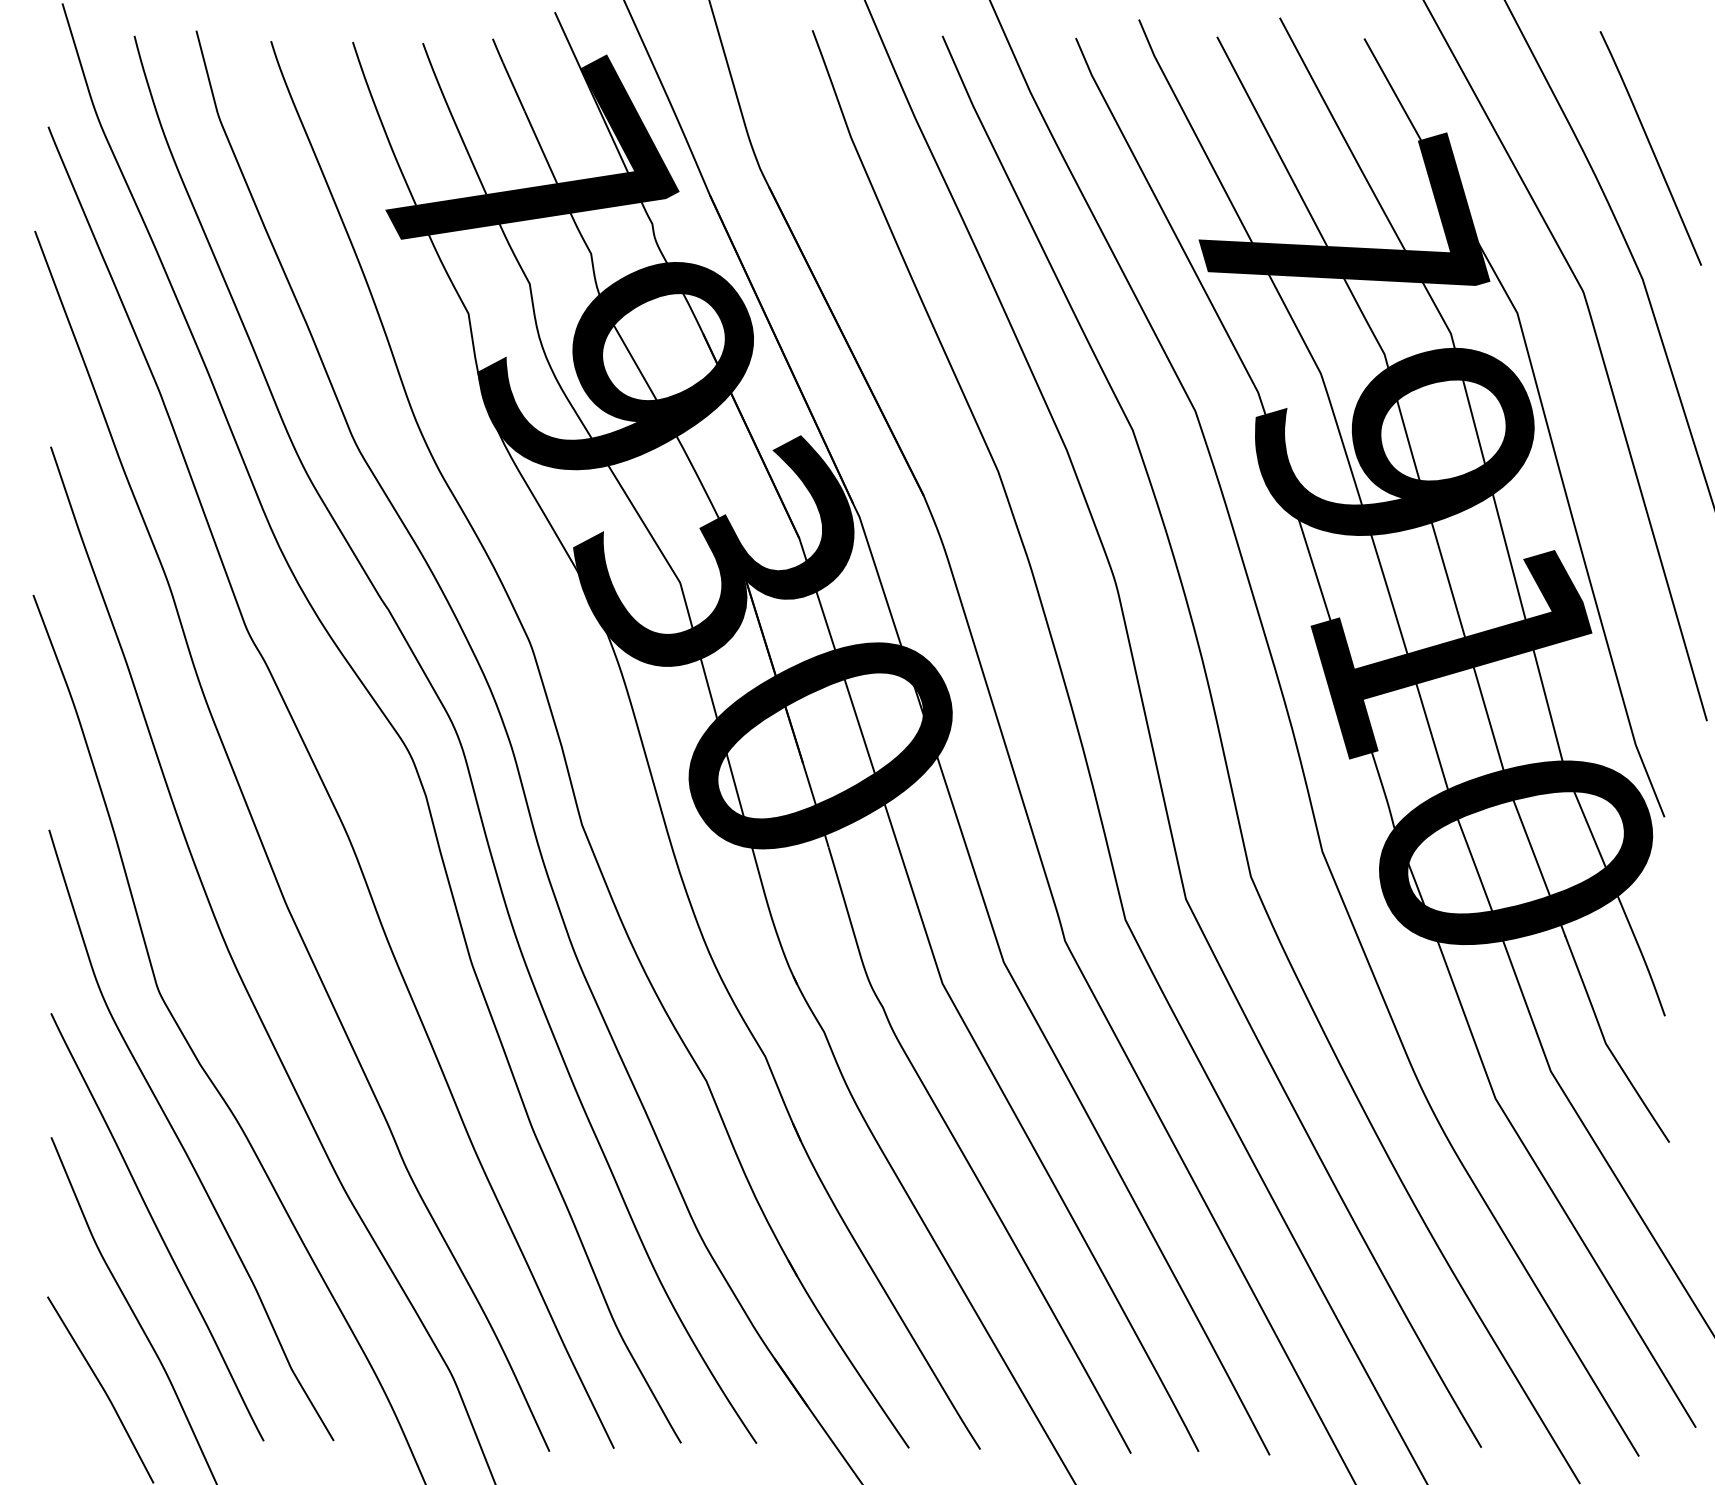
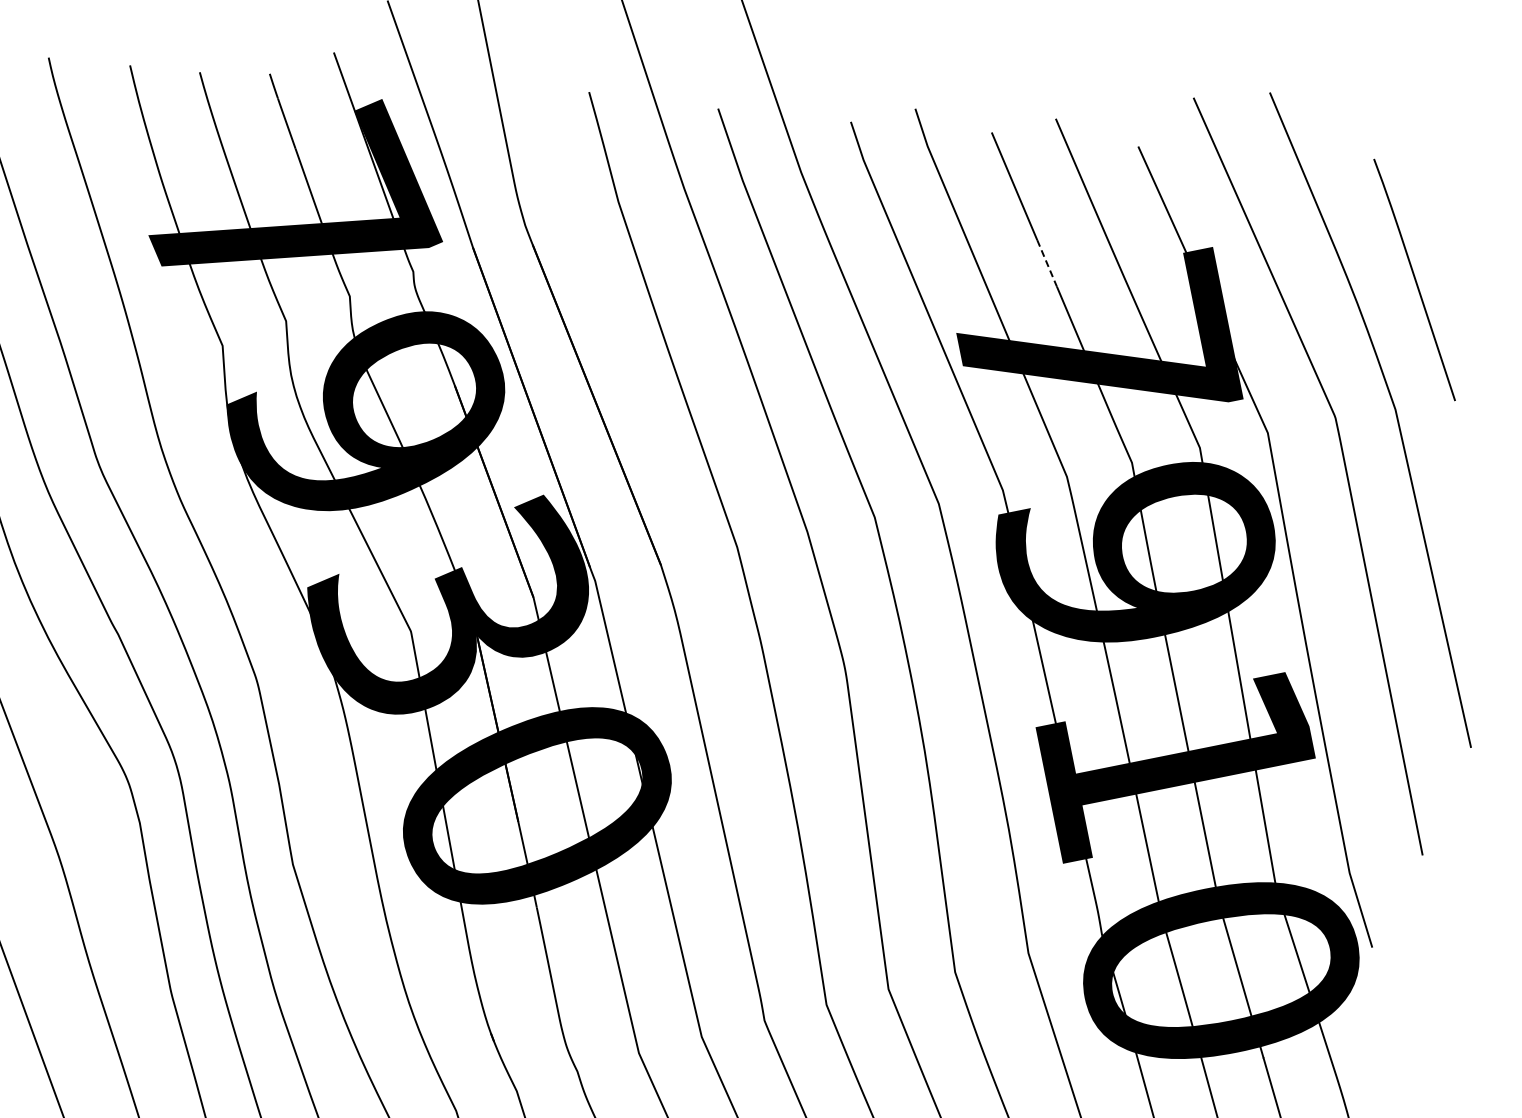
line: (1283, 163) -> (1047, 264), solid -> dashed

